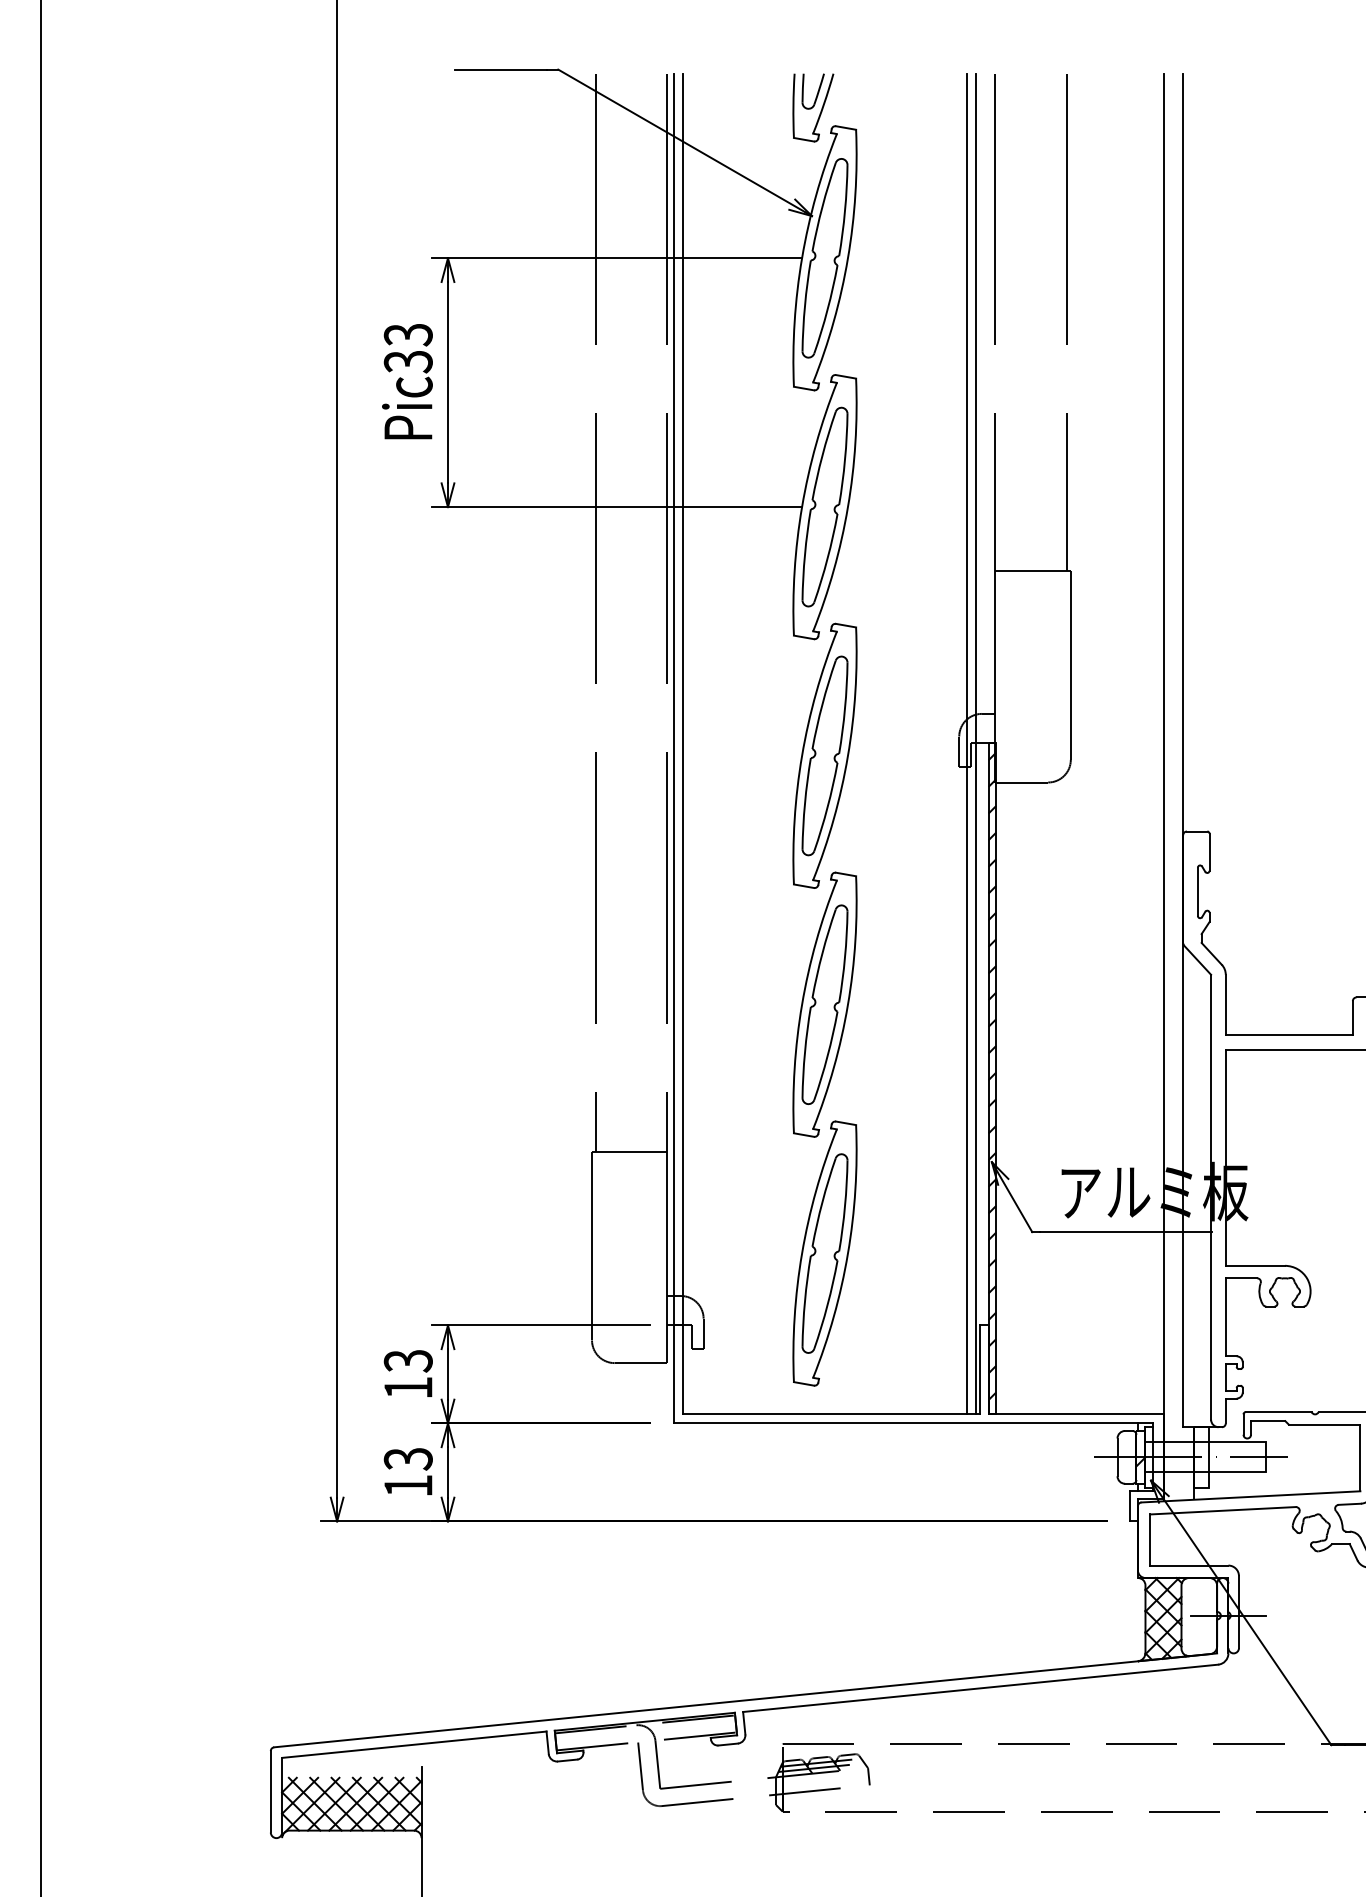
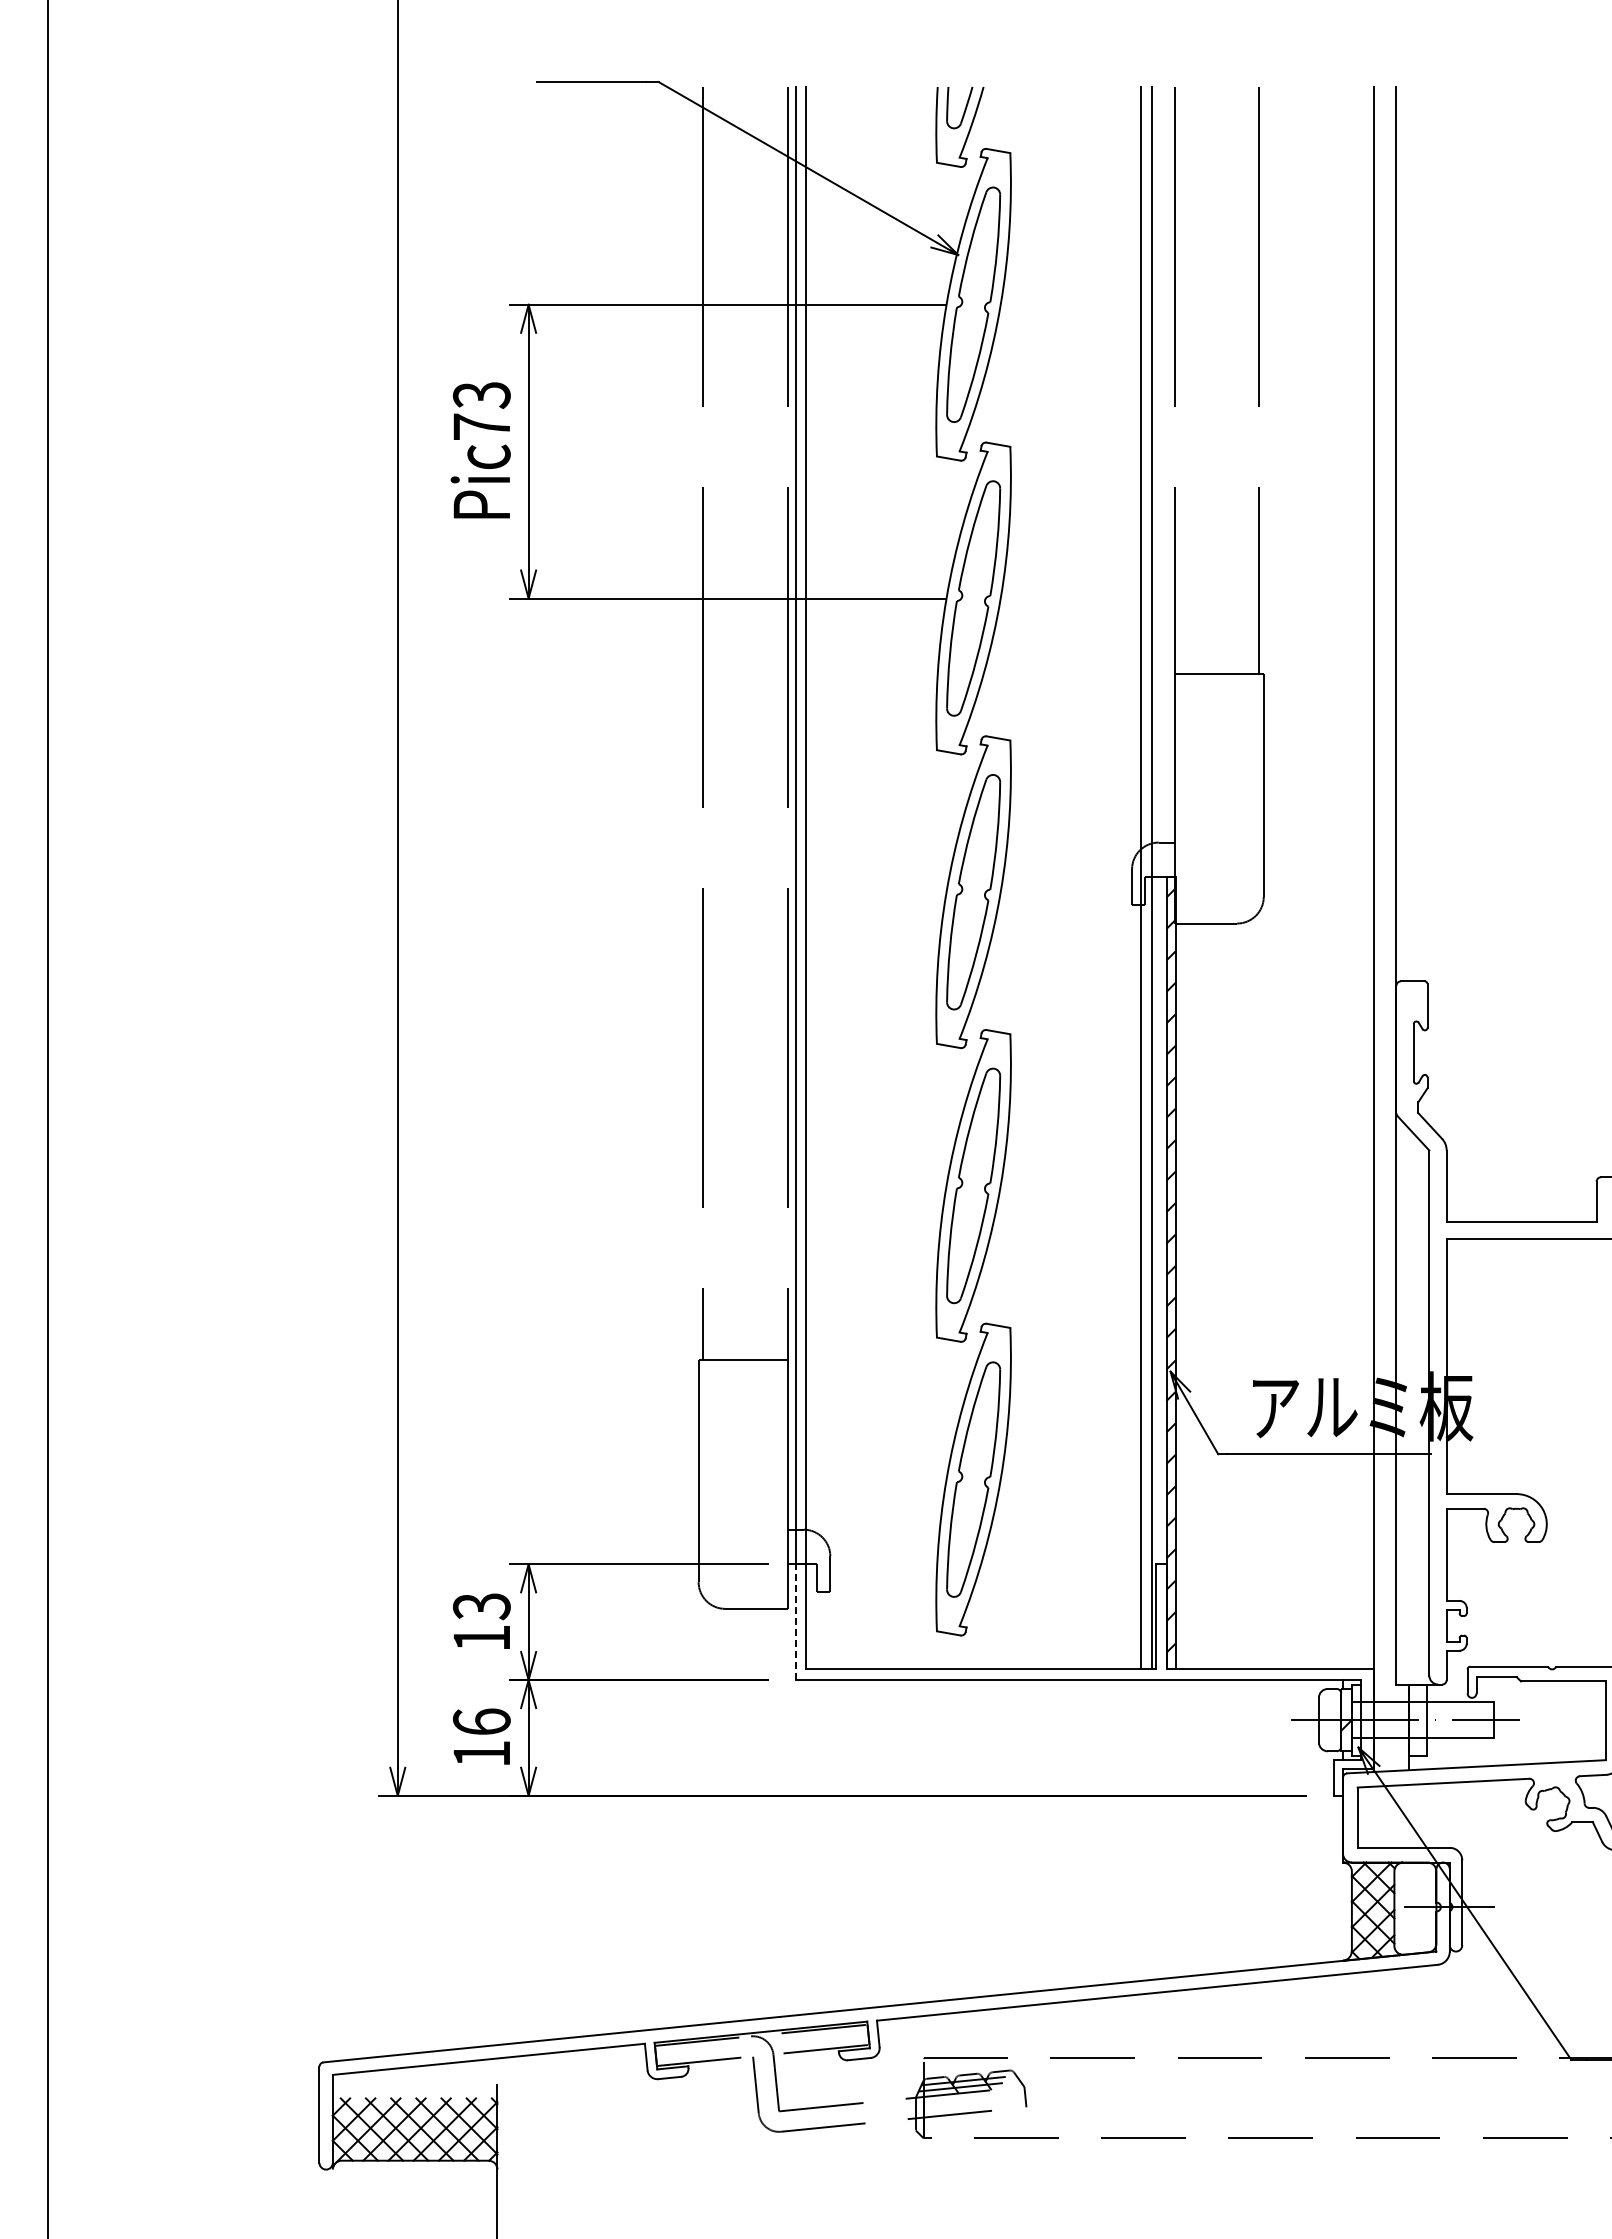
text: (408, 361) -> (481, 426), Pic33 -> Pic73
line: (674, 1374) -> (795, 1622), solid -> dashed
text: (408, 1458) -> (481, 1721), 13 -> 16

